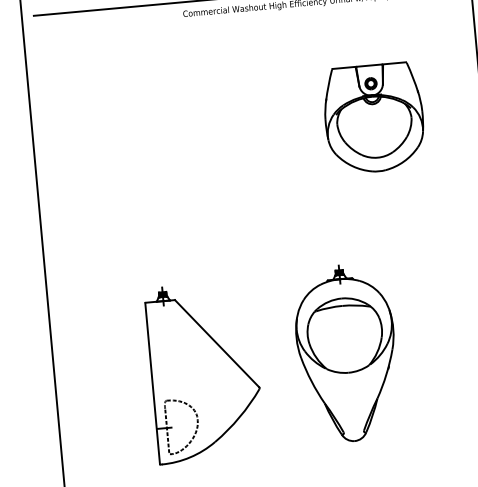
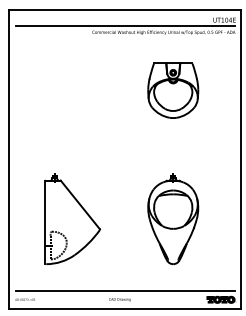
part: (374, 117) -> (173, 90), moved
part: (347, 352) -> (173, 218), moved
part: (204, 371) -> (72, 218), moved

